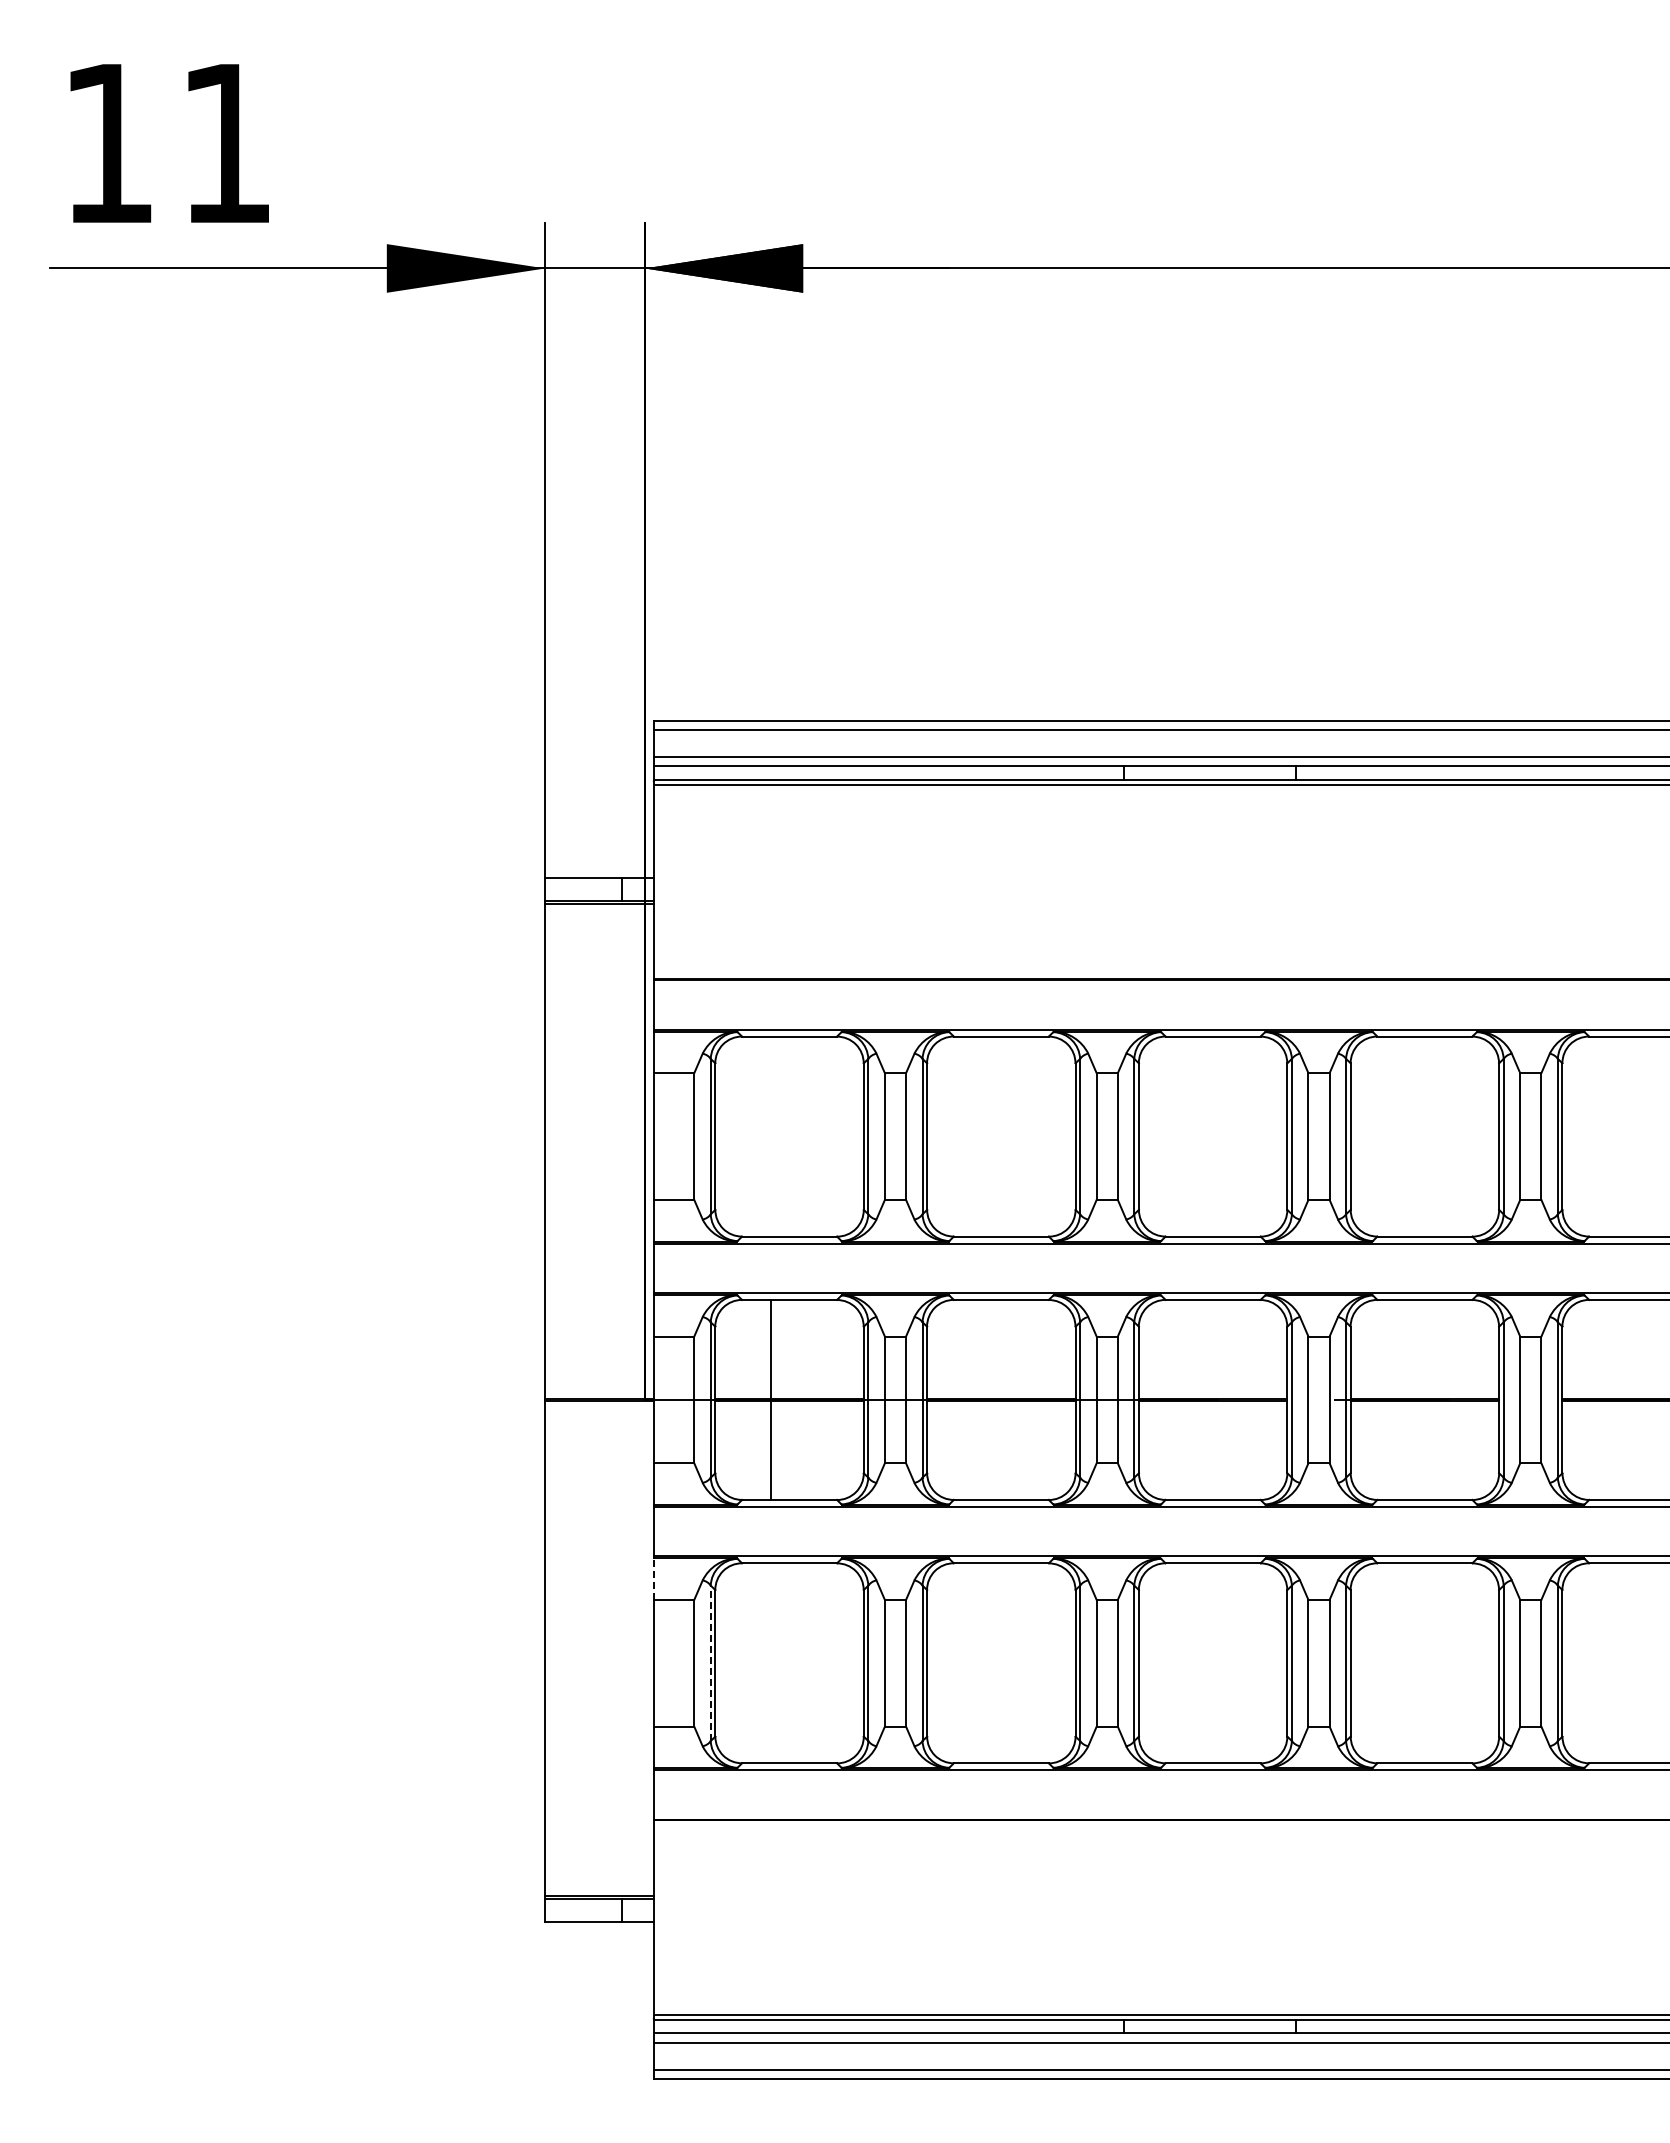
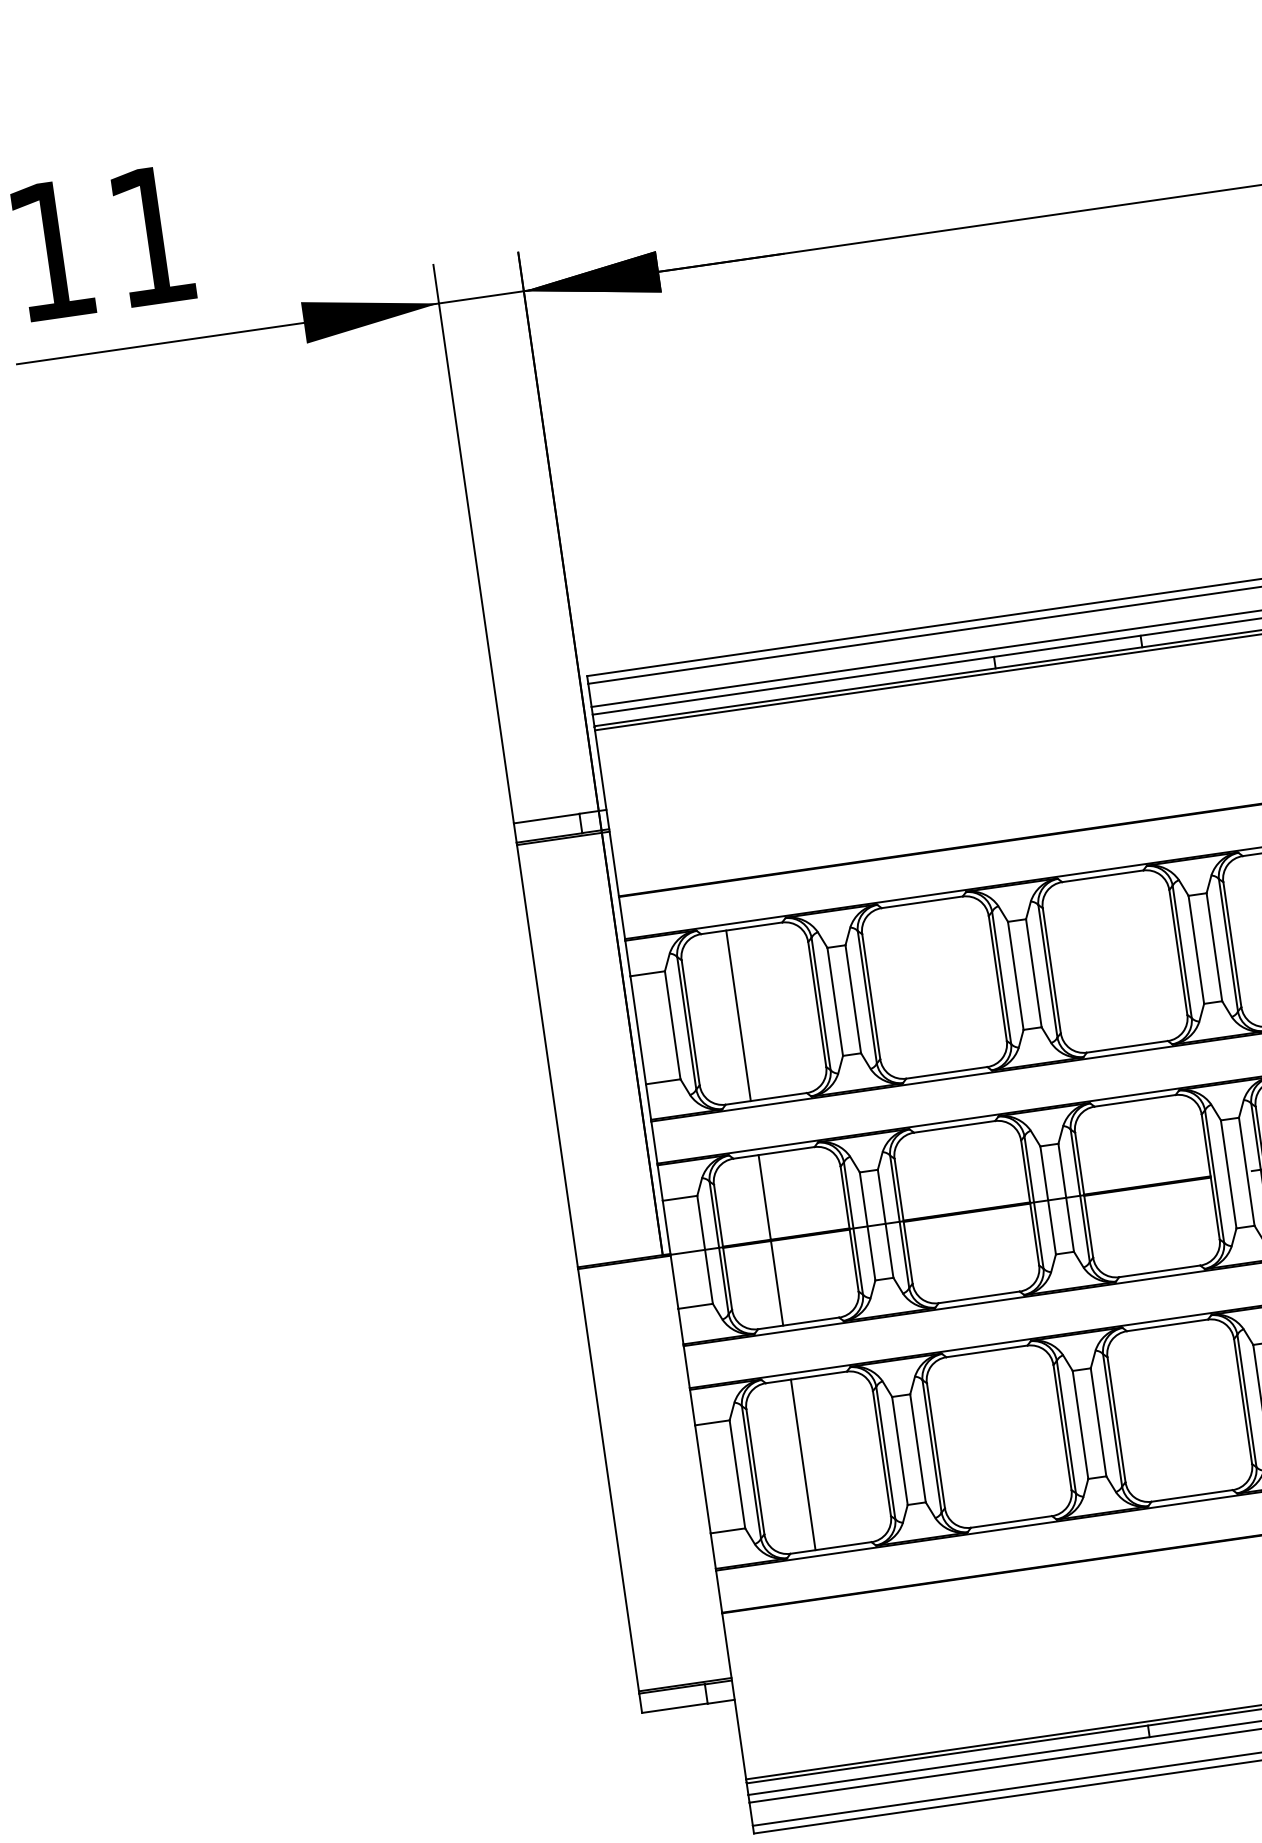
line: (771, 1136) -> (738, 1015), added
line: (653, 1579) -> (692, 1407), dashed -> solid
line: (710, 1663) -> (751, 1472), dashed -> solid
line: (771, 1663) -> (803, 1465), added

